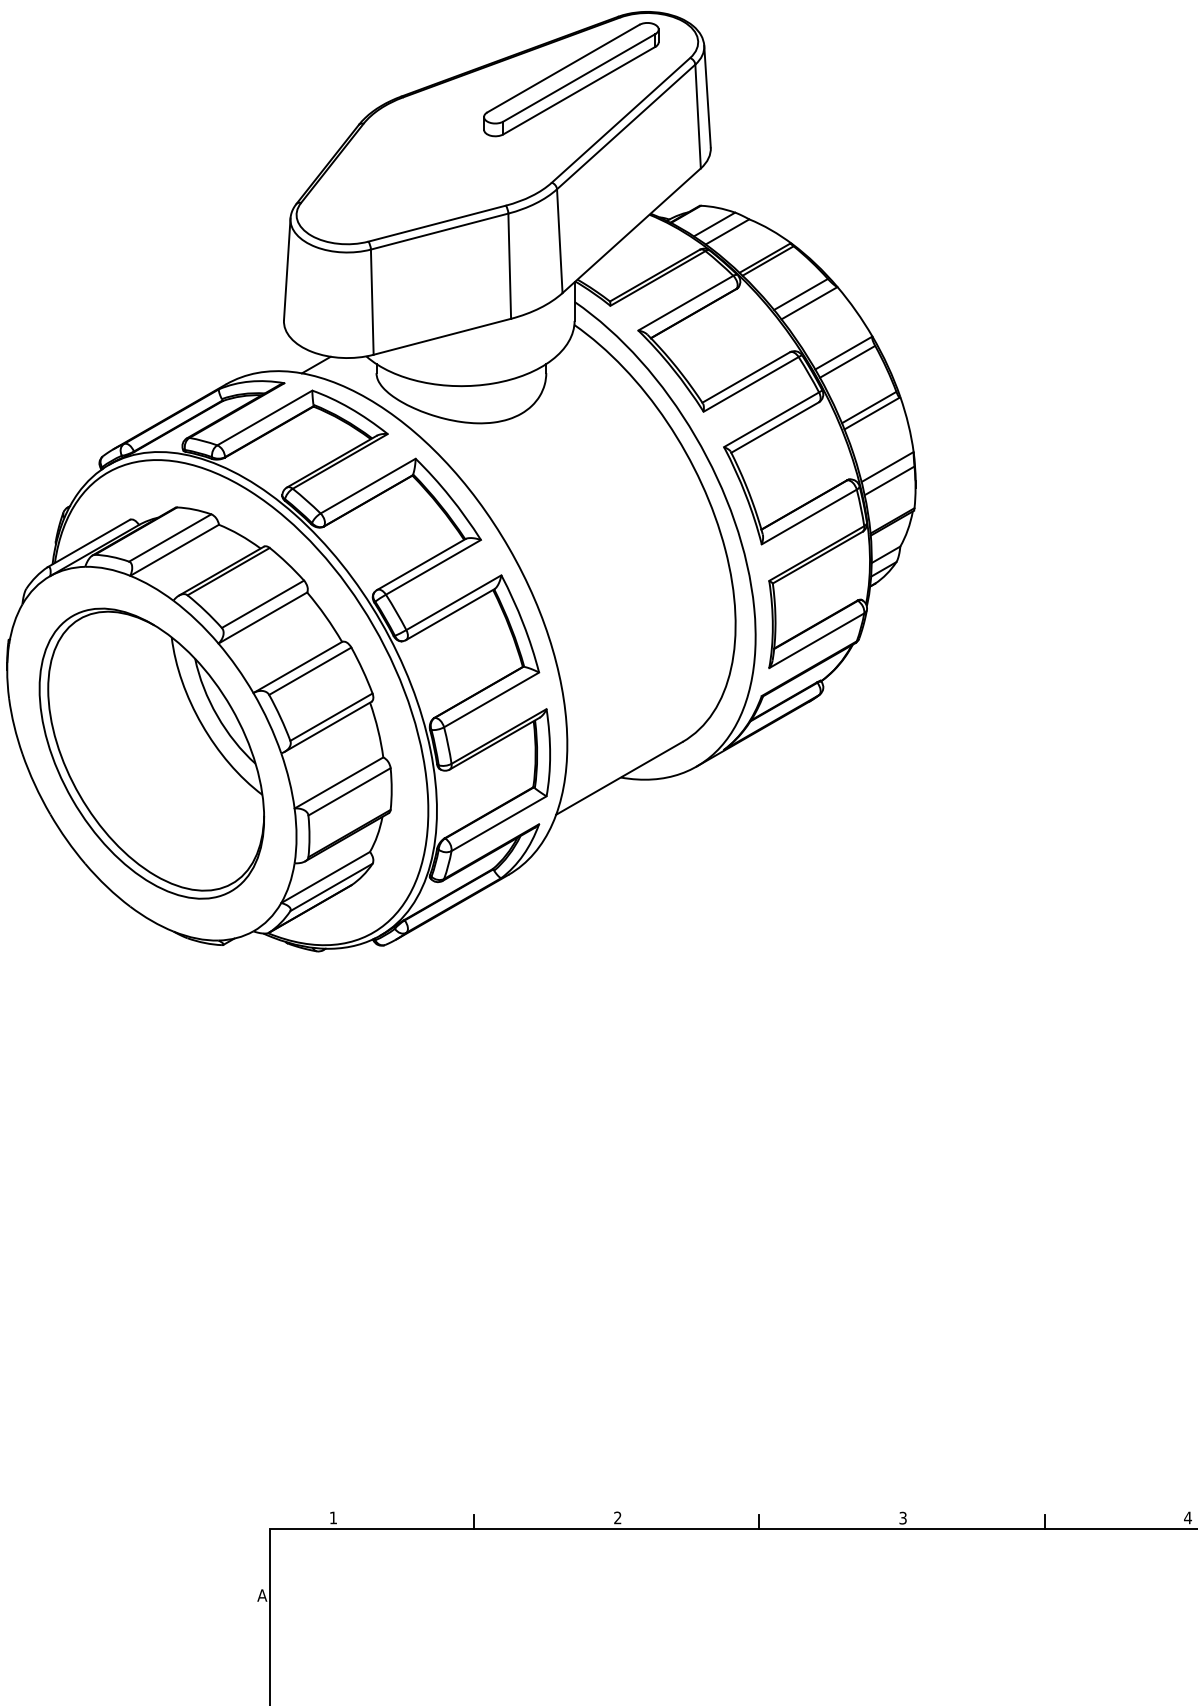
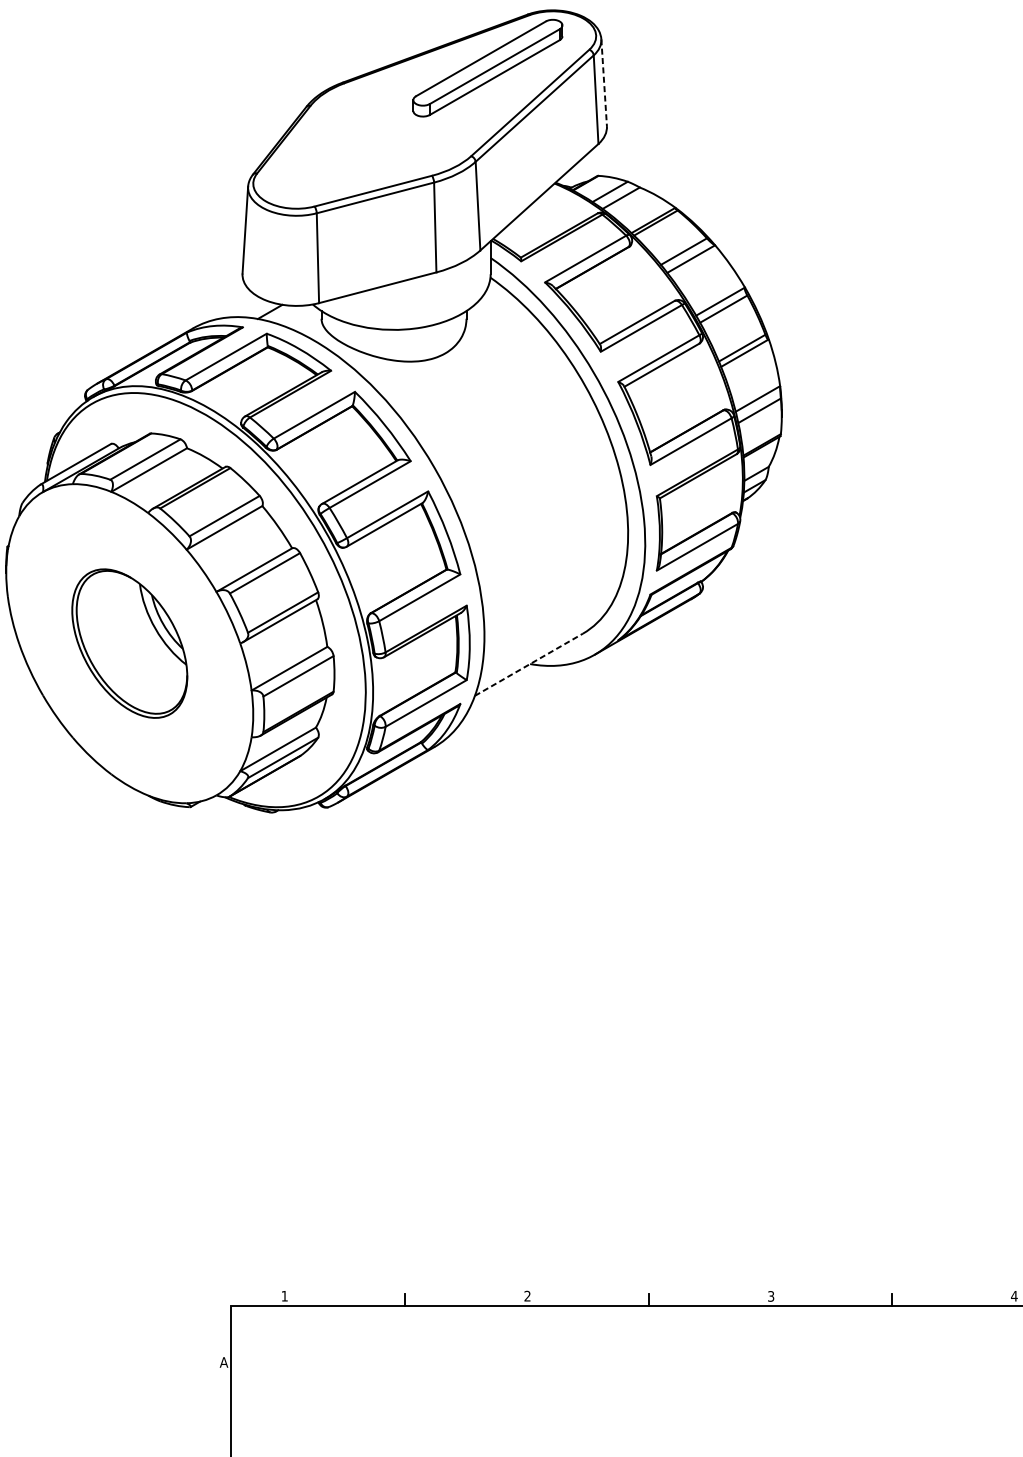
line: (707, 96) -> (604, 82), solid -> dashed
part: (151, 753) -> (129, 643), size x0.6
line: (619, 778) -> (529, 664), solid -> dashed

